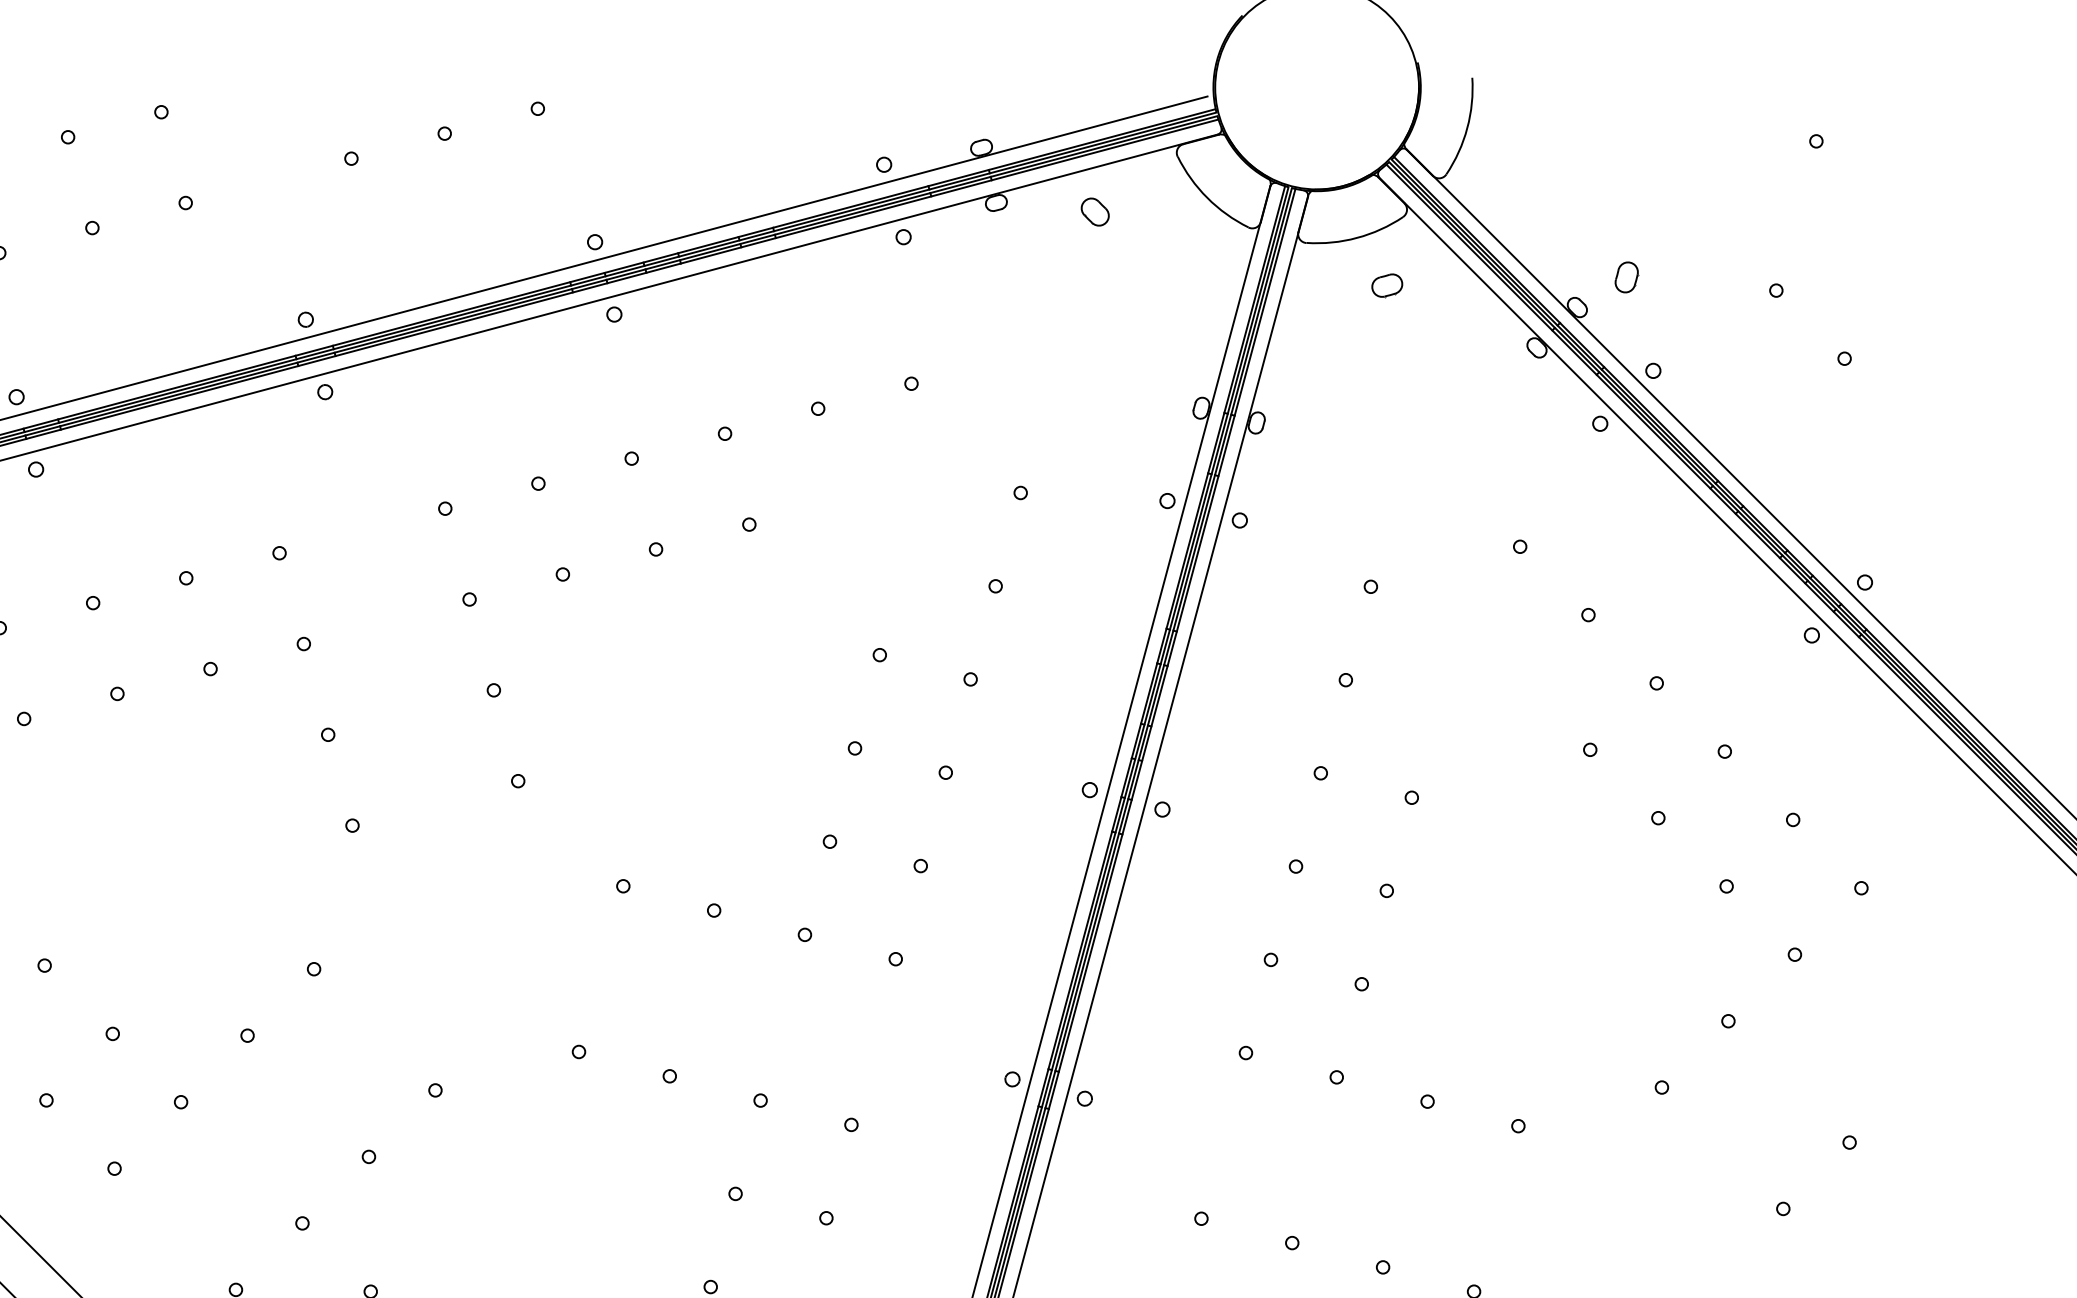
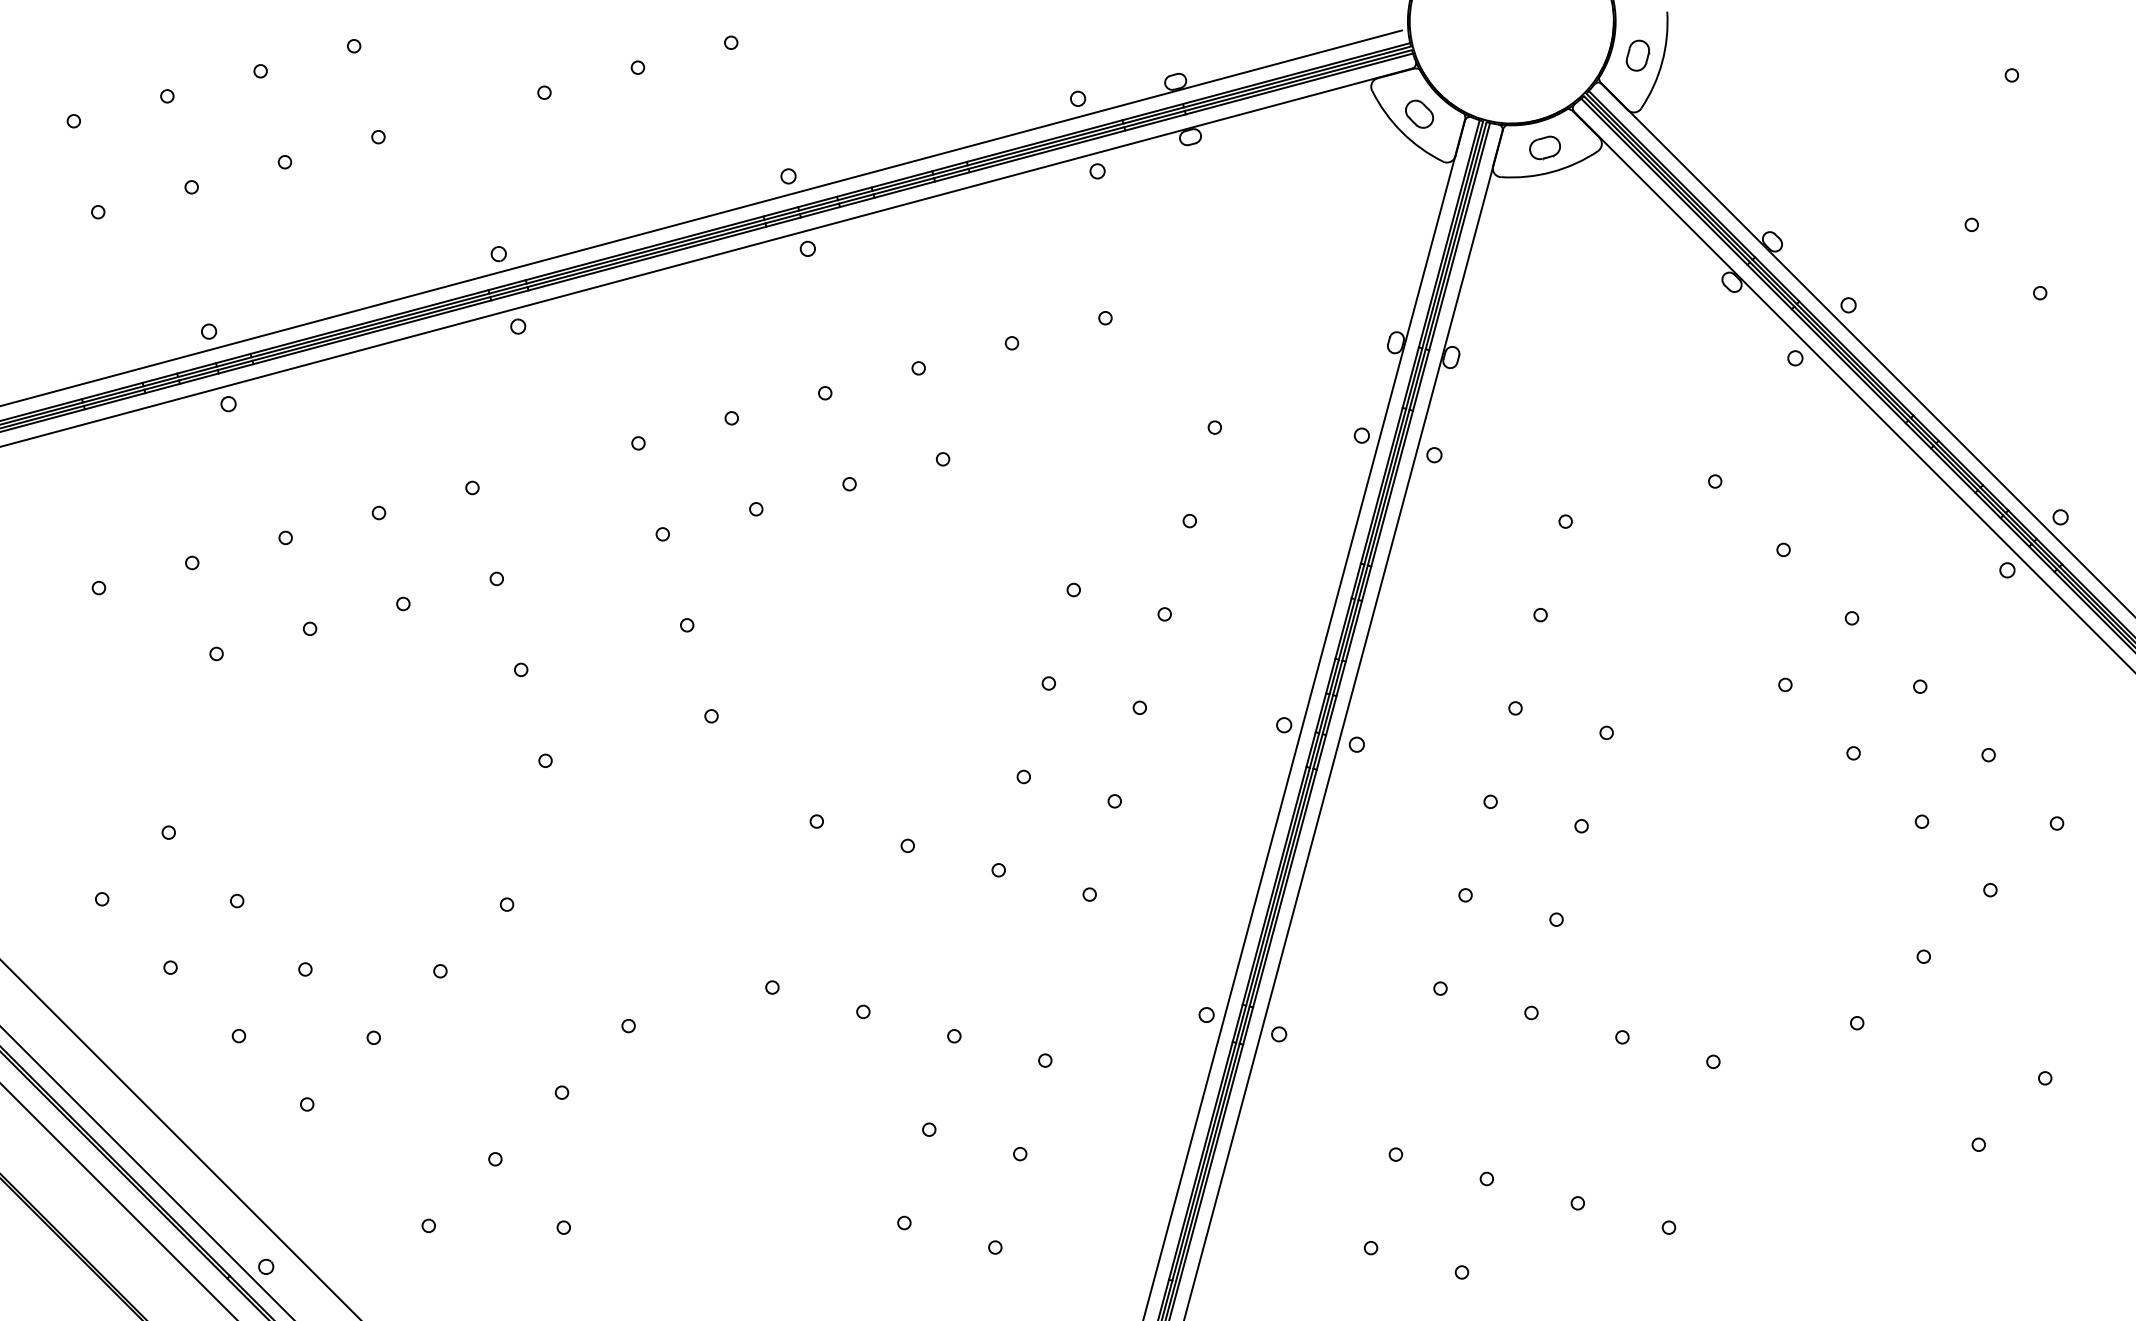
part: (1095, 211) -> (1419, 113), moved
part: (1626, 277) -> (1637, 55), moved
part: (1386, 285) -> (1544, 147), moved

